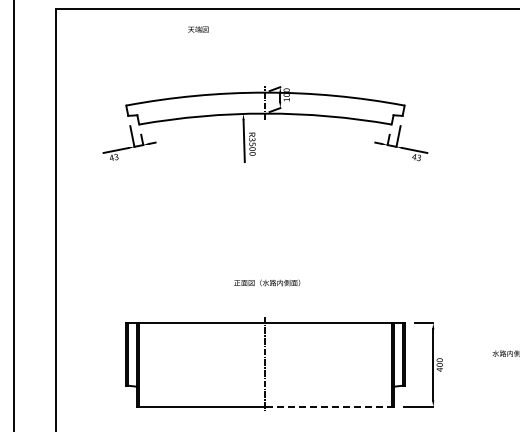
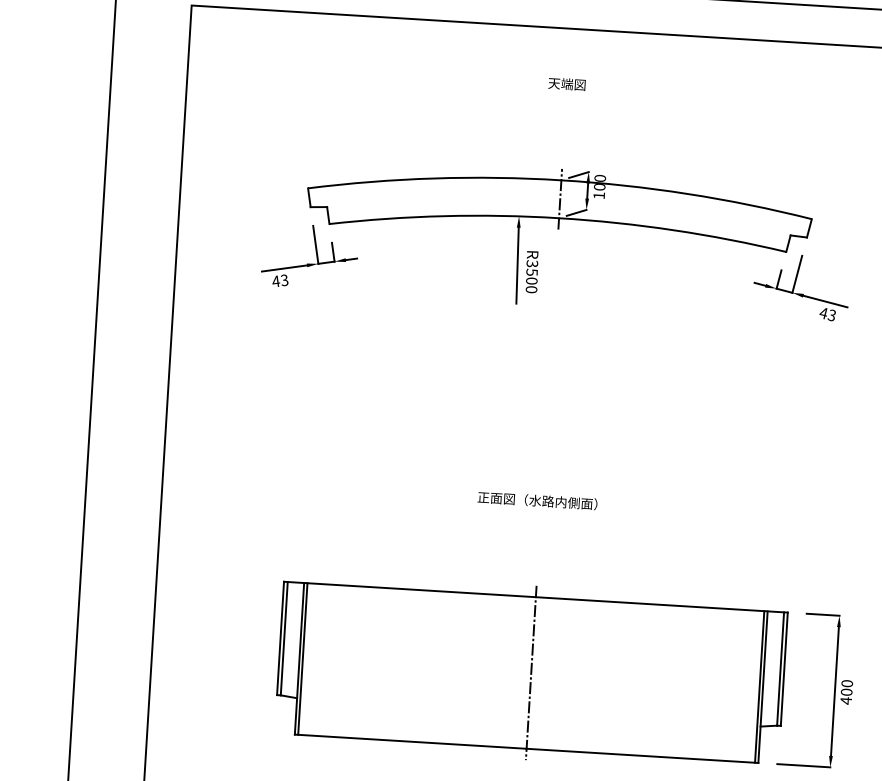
text: (198, 29) -> (567, 84), moved
text: (267, 282) -> (538, 500), moved
line: (329, 406) -> (642, 755), dashed -> solid

